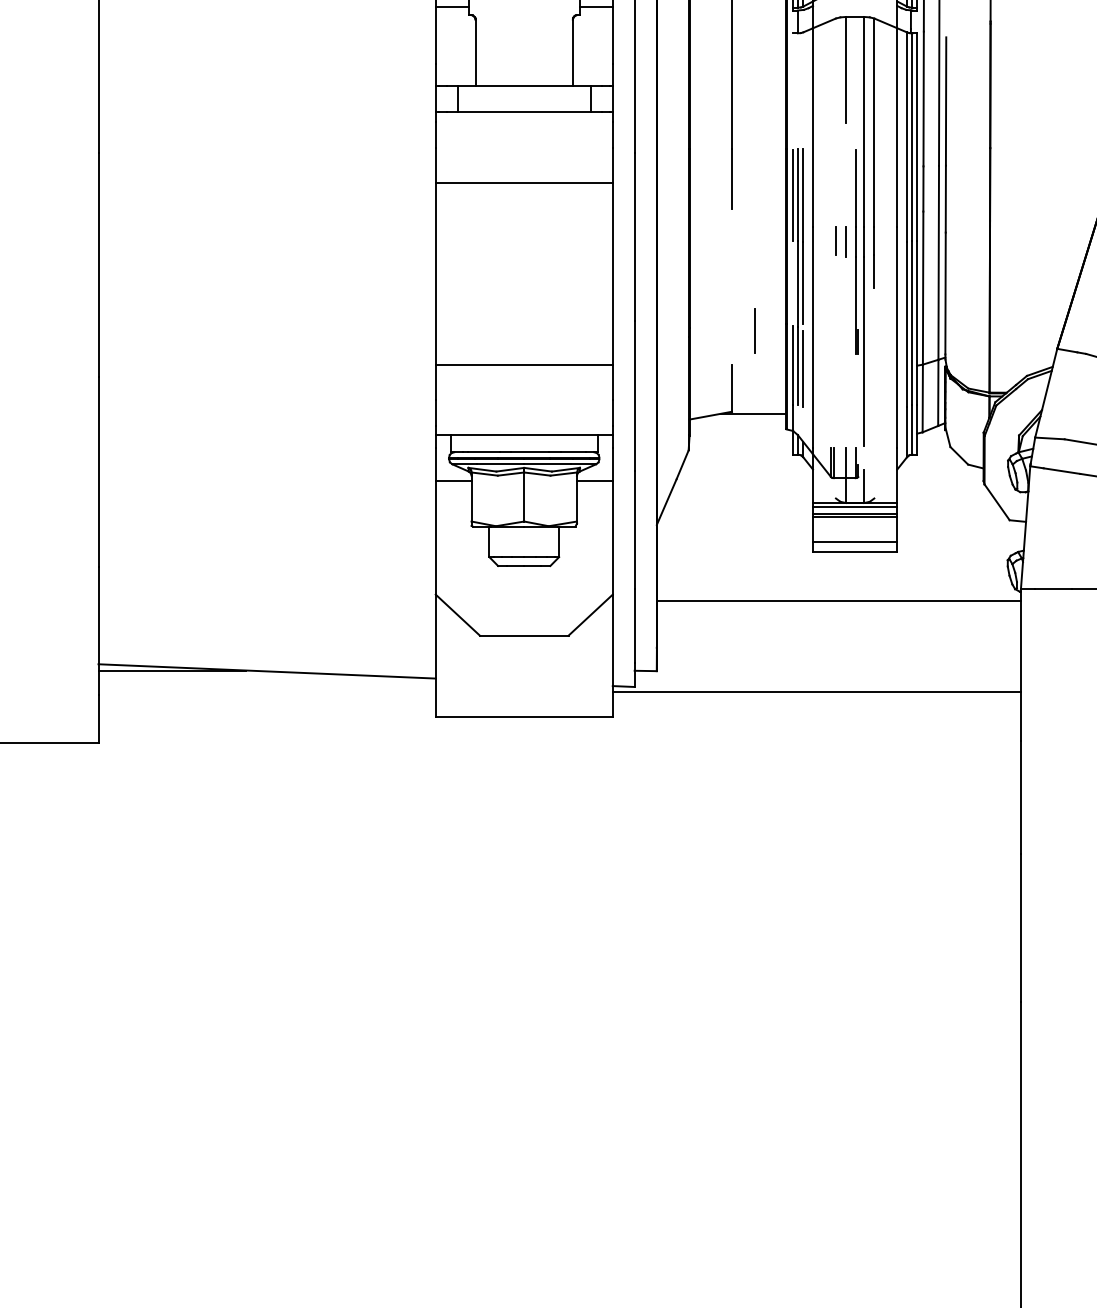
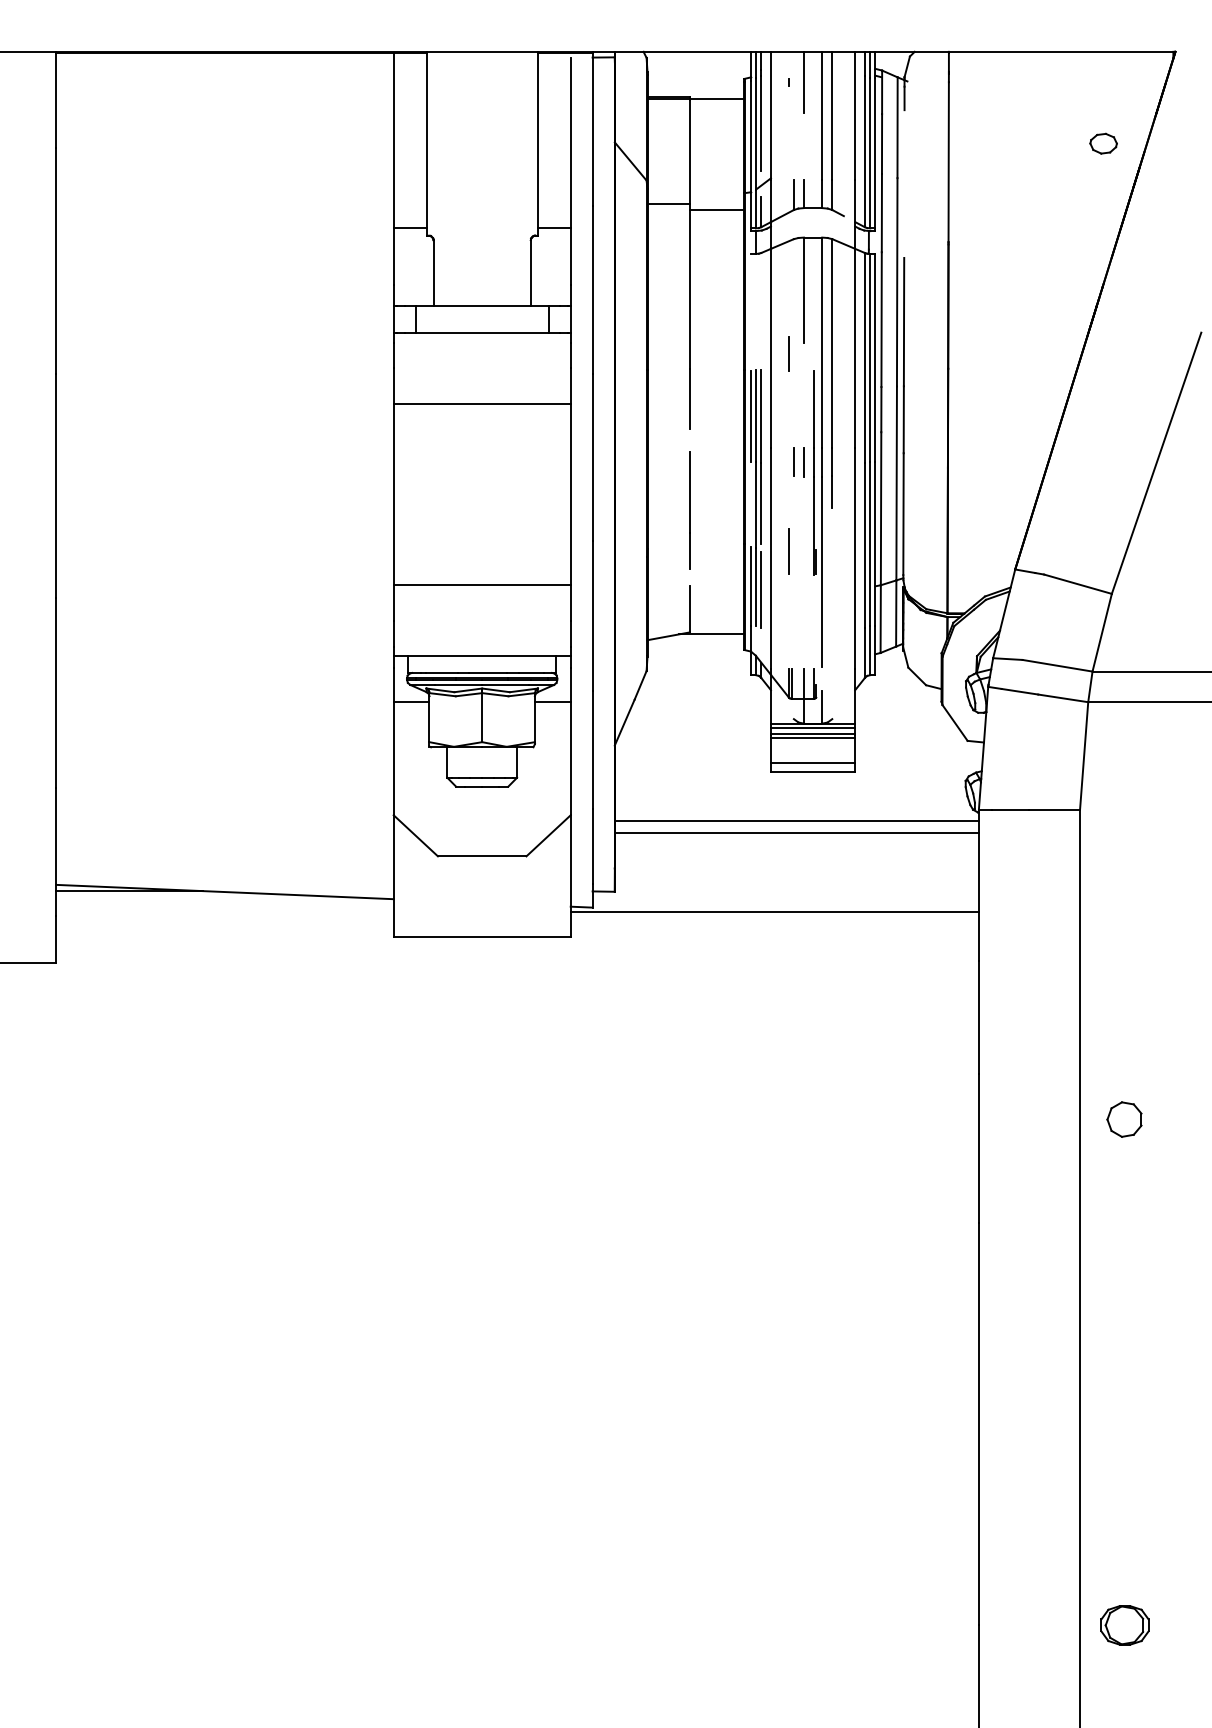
line: (830, 132) -> (788, 353), added
line: (731, 289) -> (689, 510), added
line: (754, 330) -> (788, 551), moved
line: (838, 611) -> (796, 832), added

